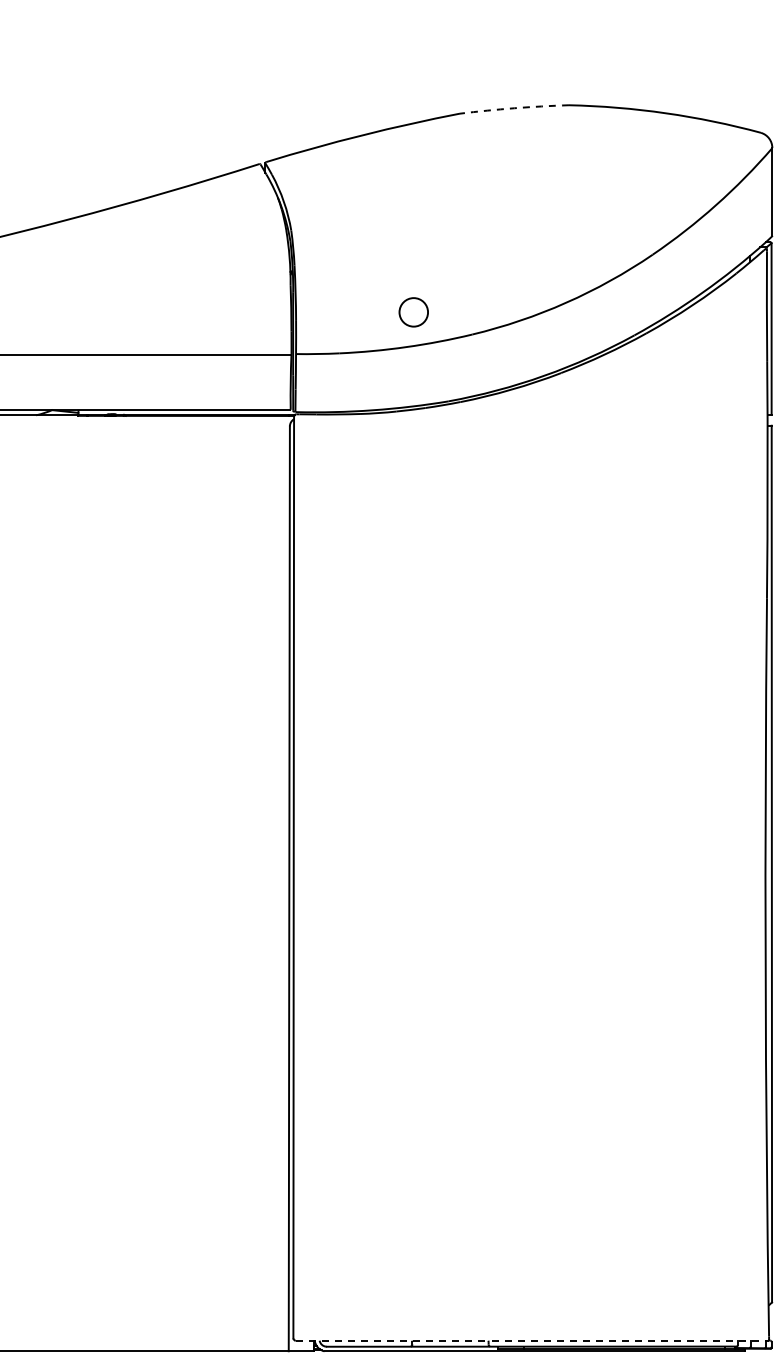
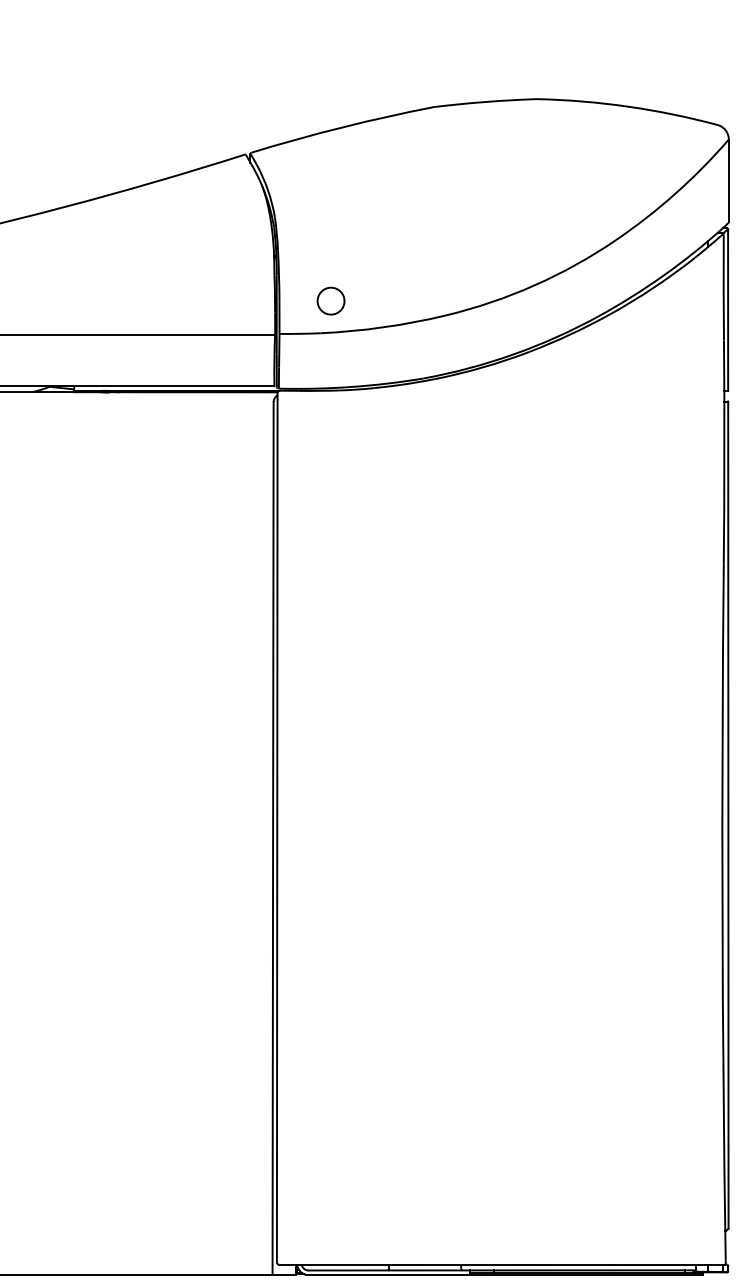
arc: (514, 108) -> (485, 102), dashed -> solid
circle: (413, 312) -> (330, 301), moved
line: (532, 1340) -> (502, 1264), dashed -> solid

